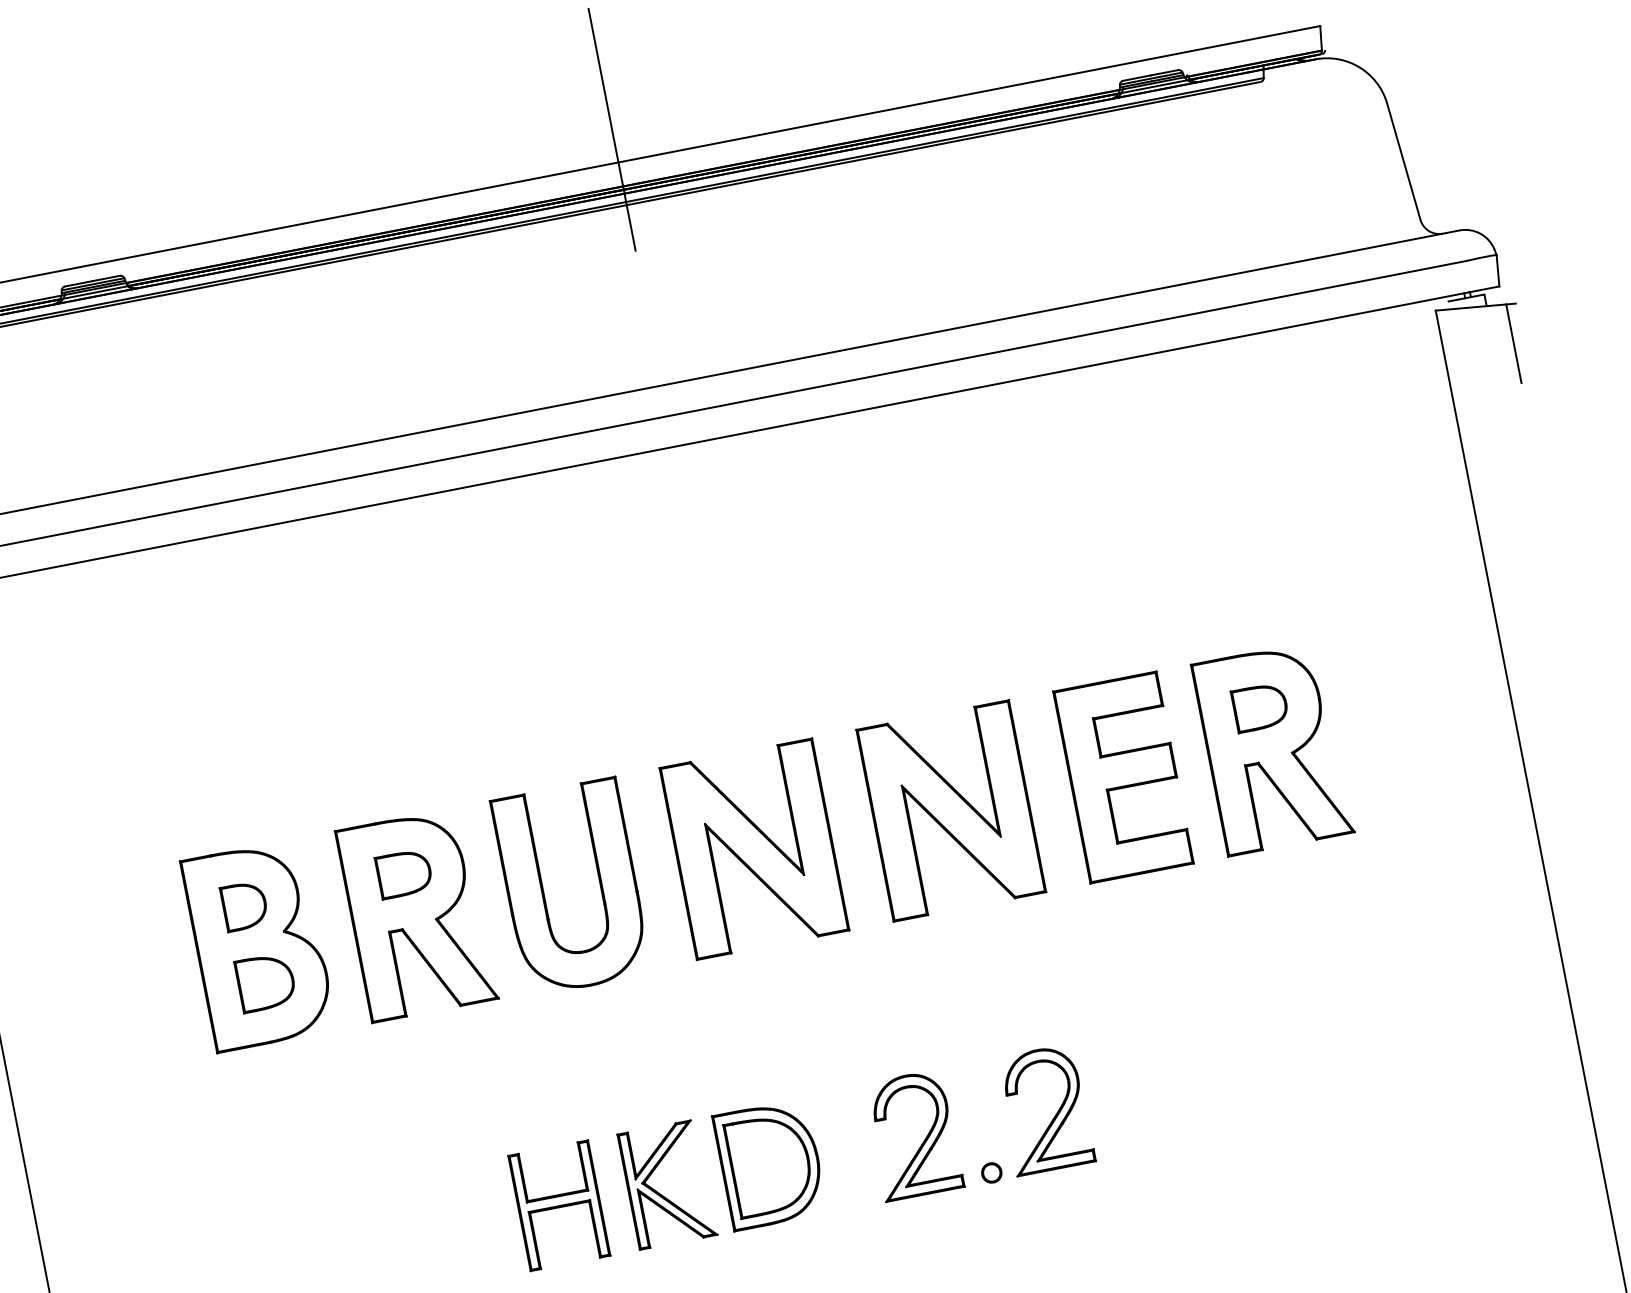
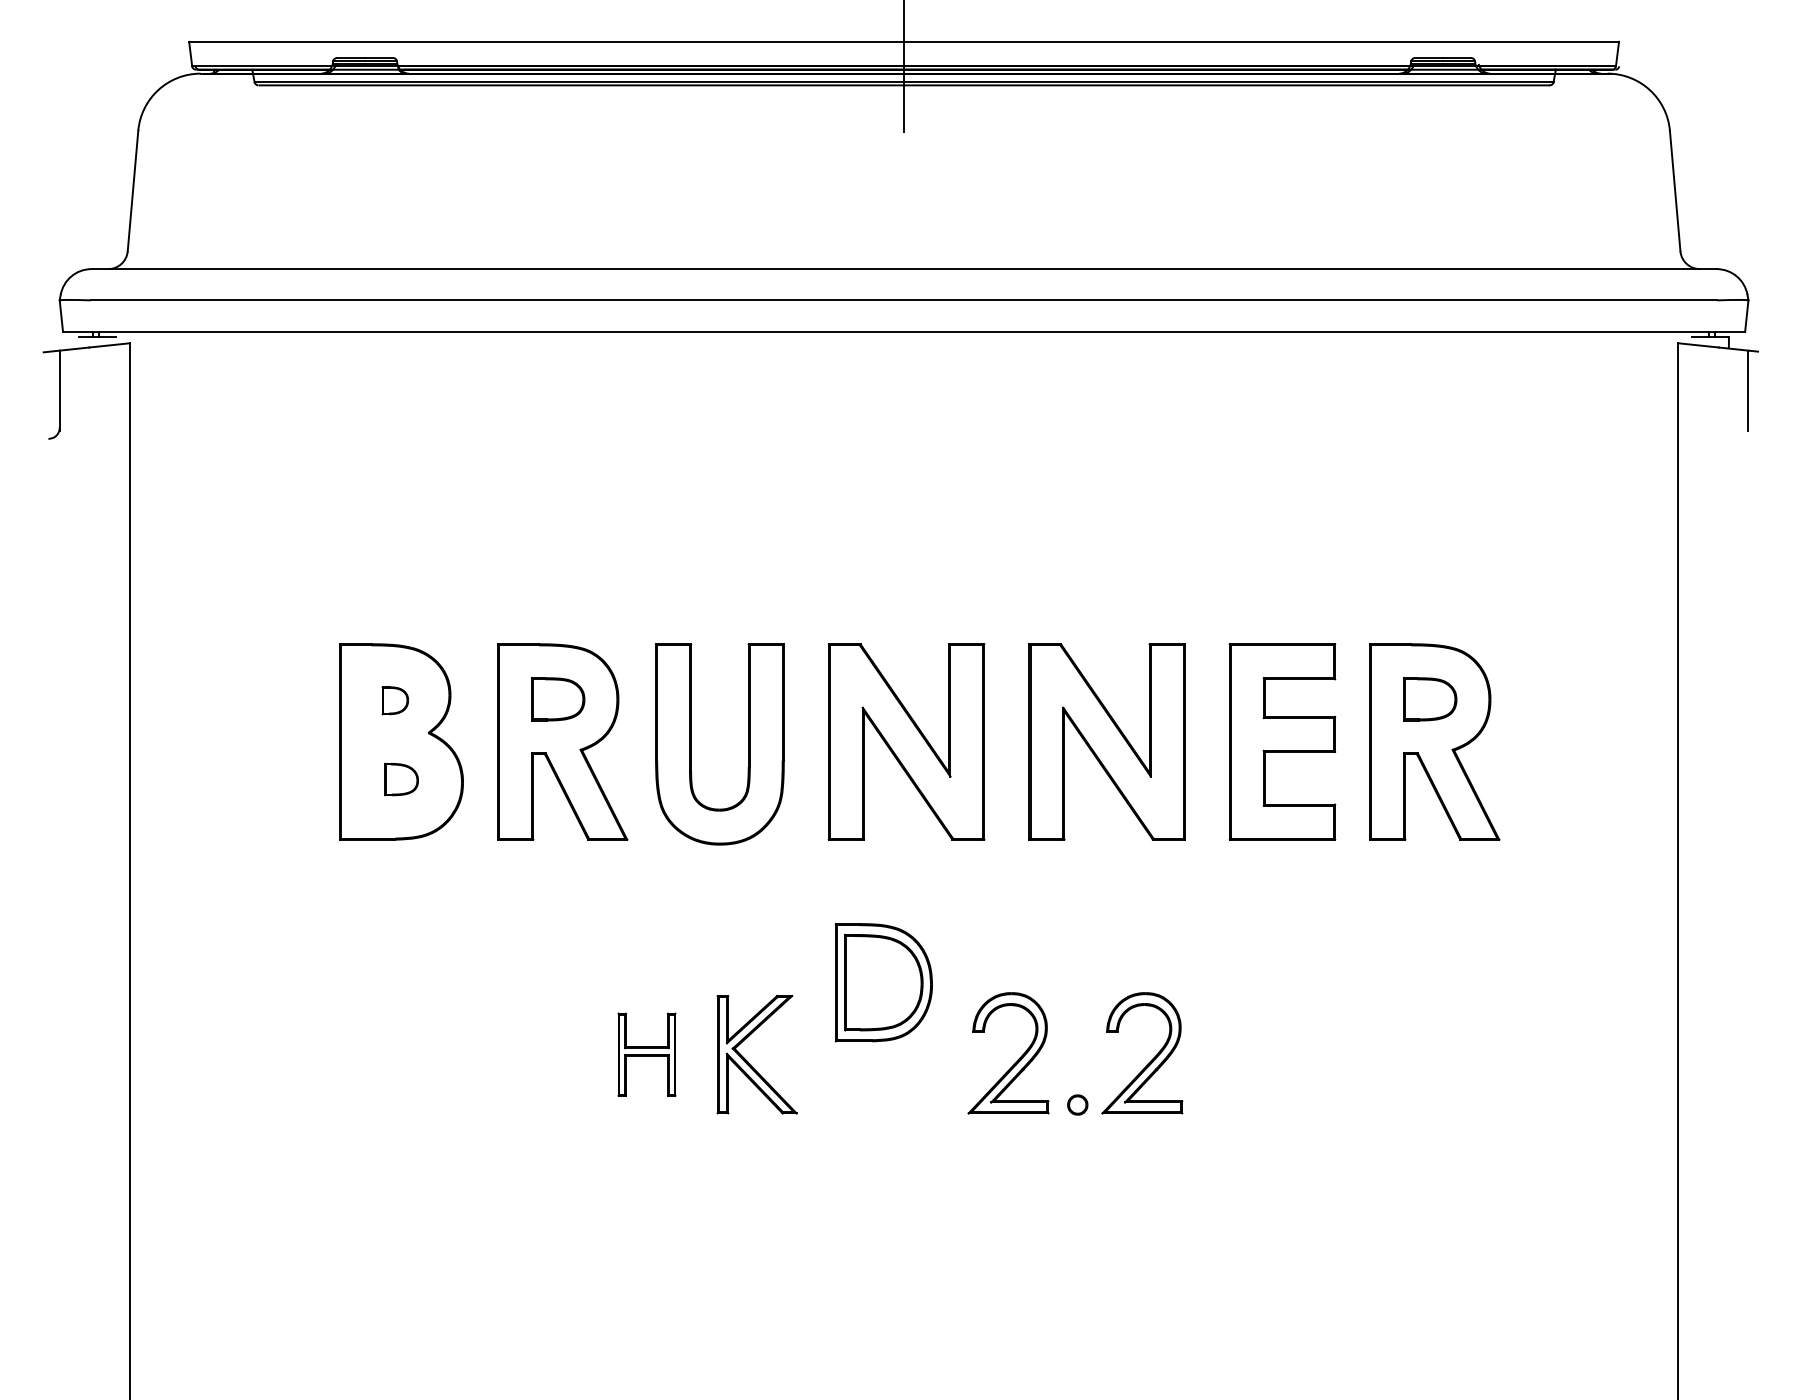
part: (244, 906) -> (395, 700), size x0.6
part: (265, 982) -> (401, 779), size x0.6
part: (769, 1164) -> (883, 982), moved
part: (558, 1205) -> (646, 1054), size x0.7

